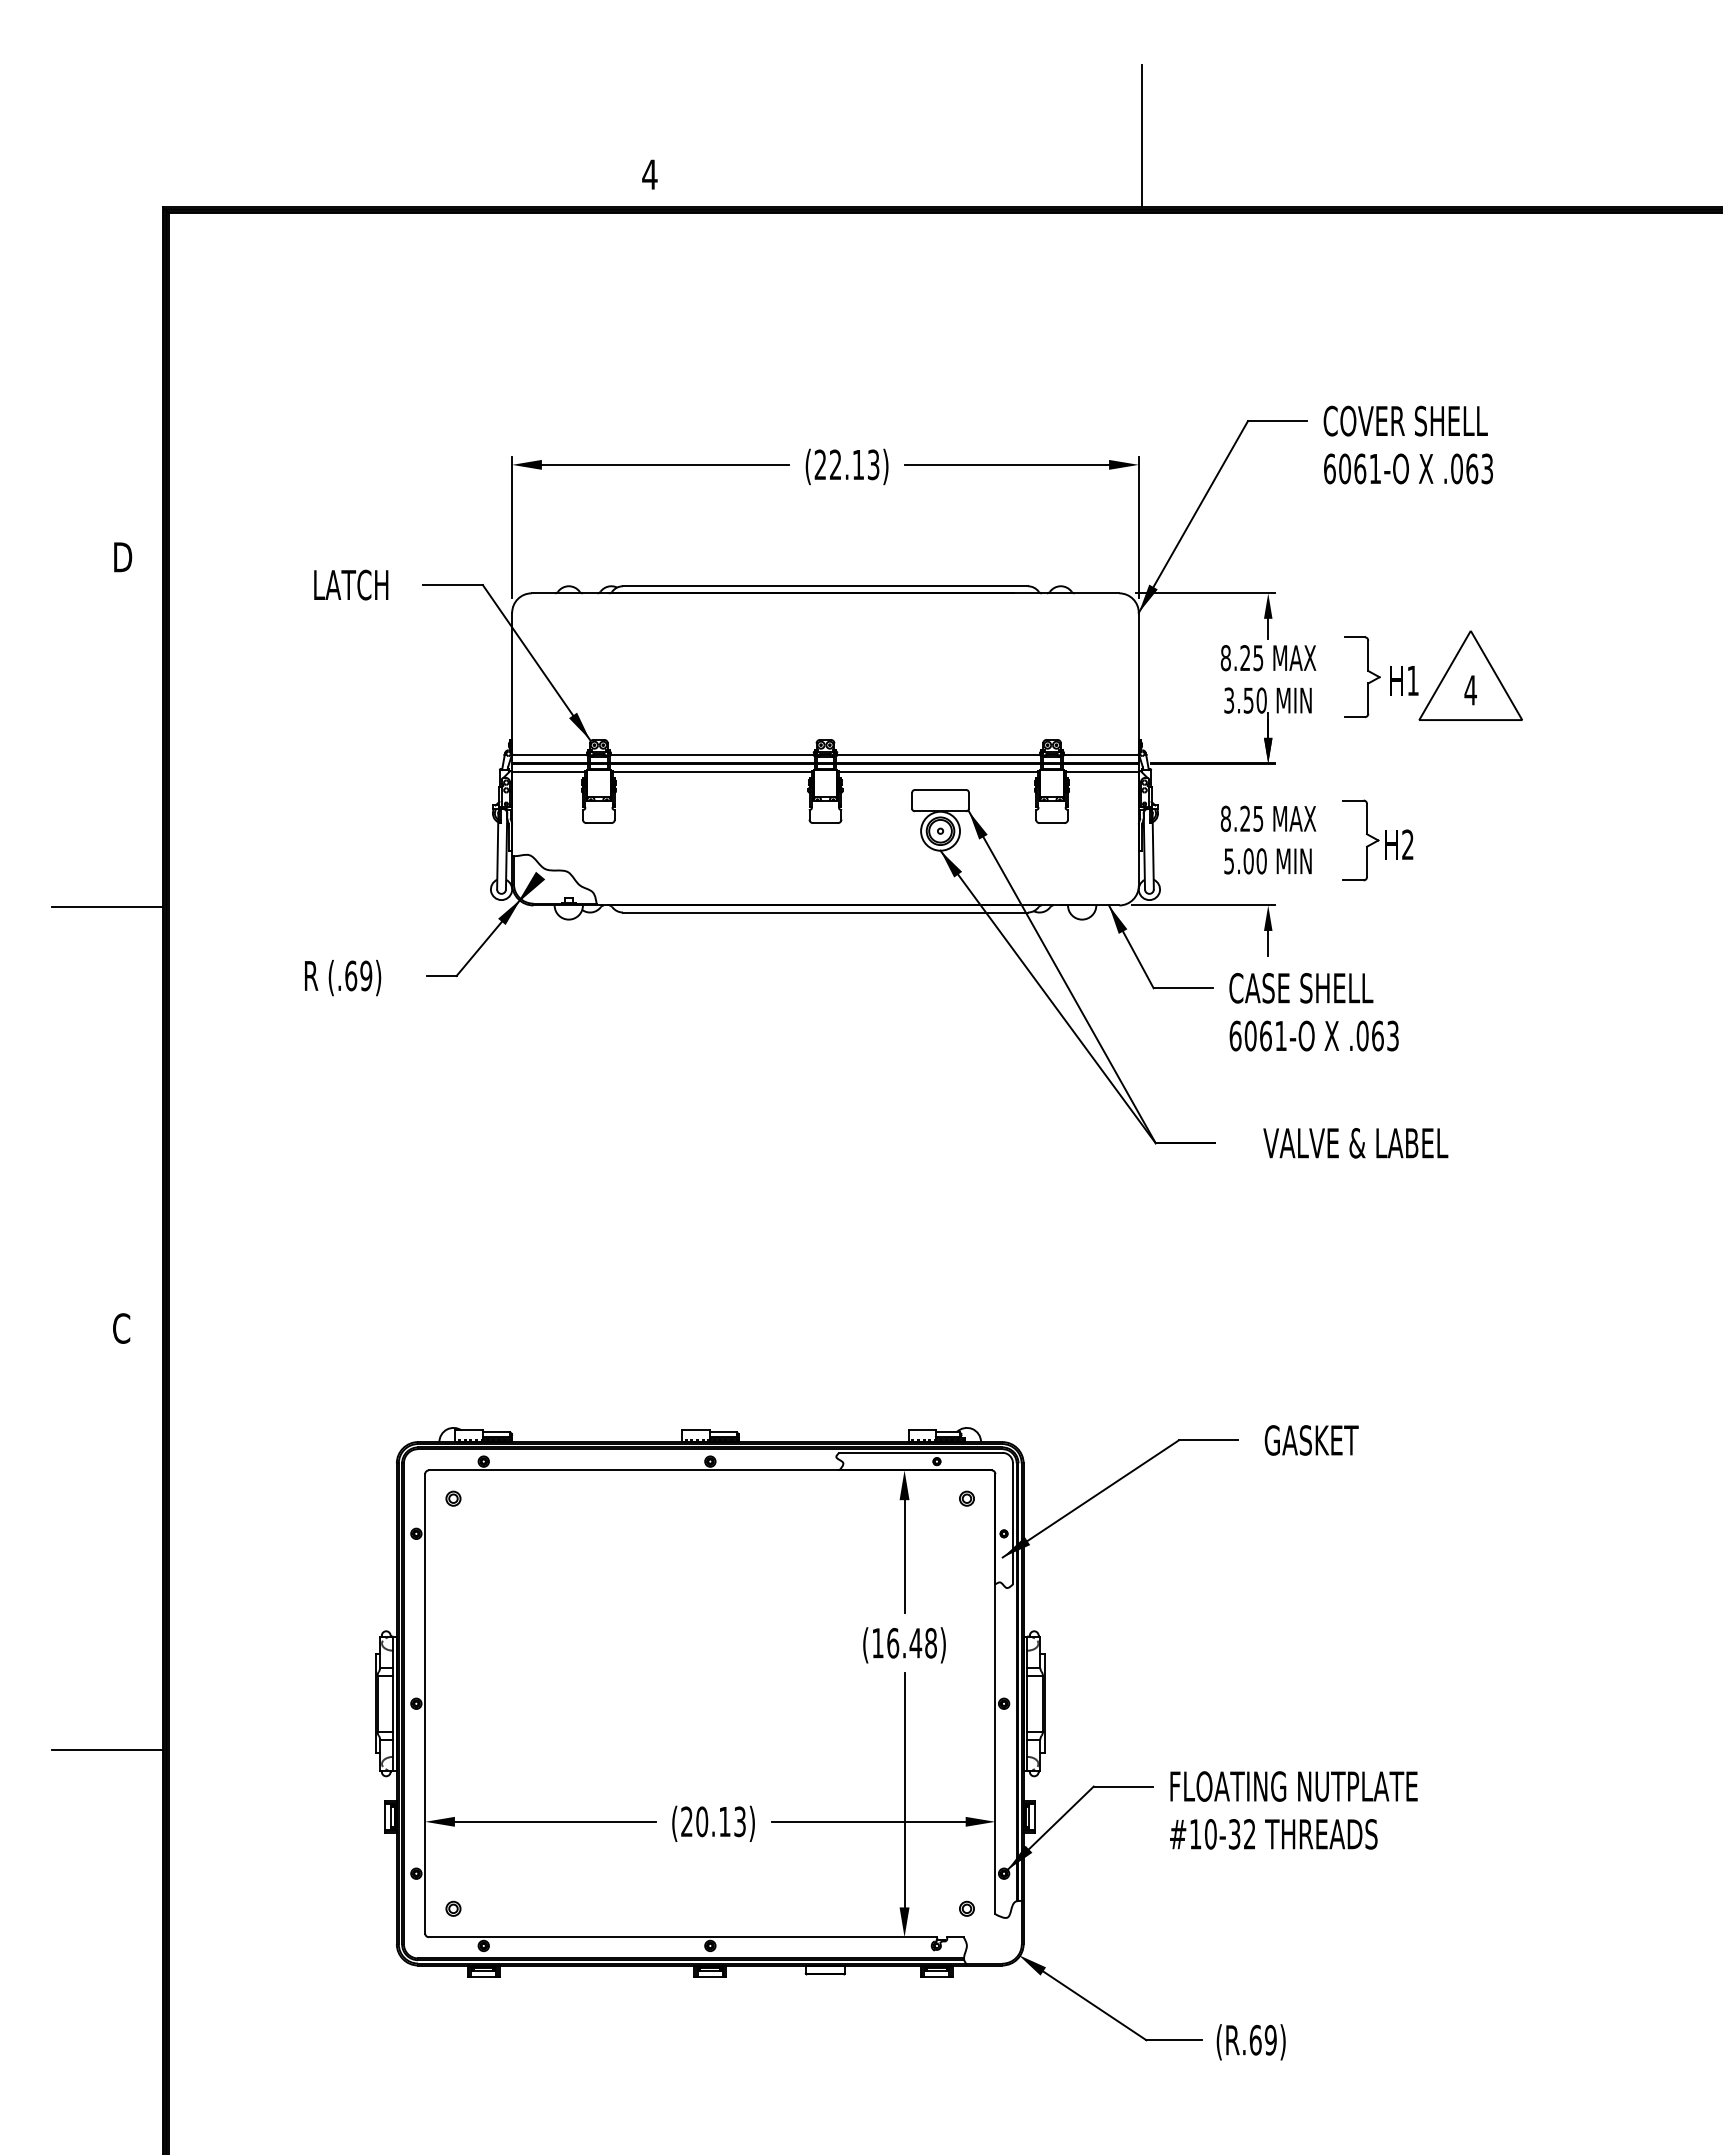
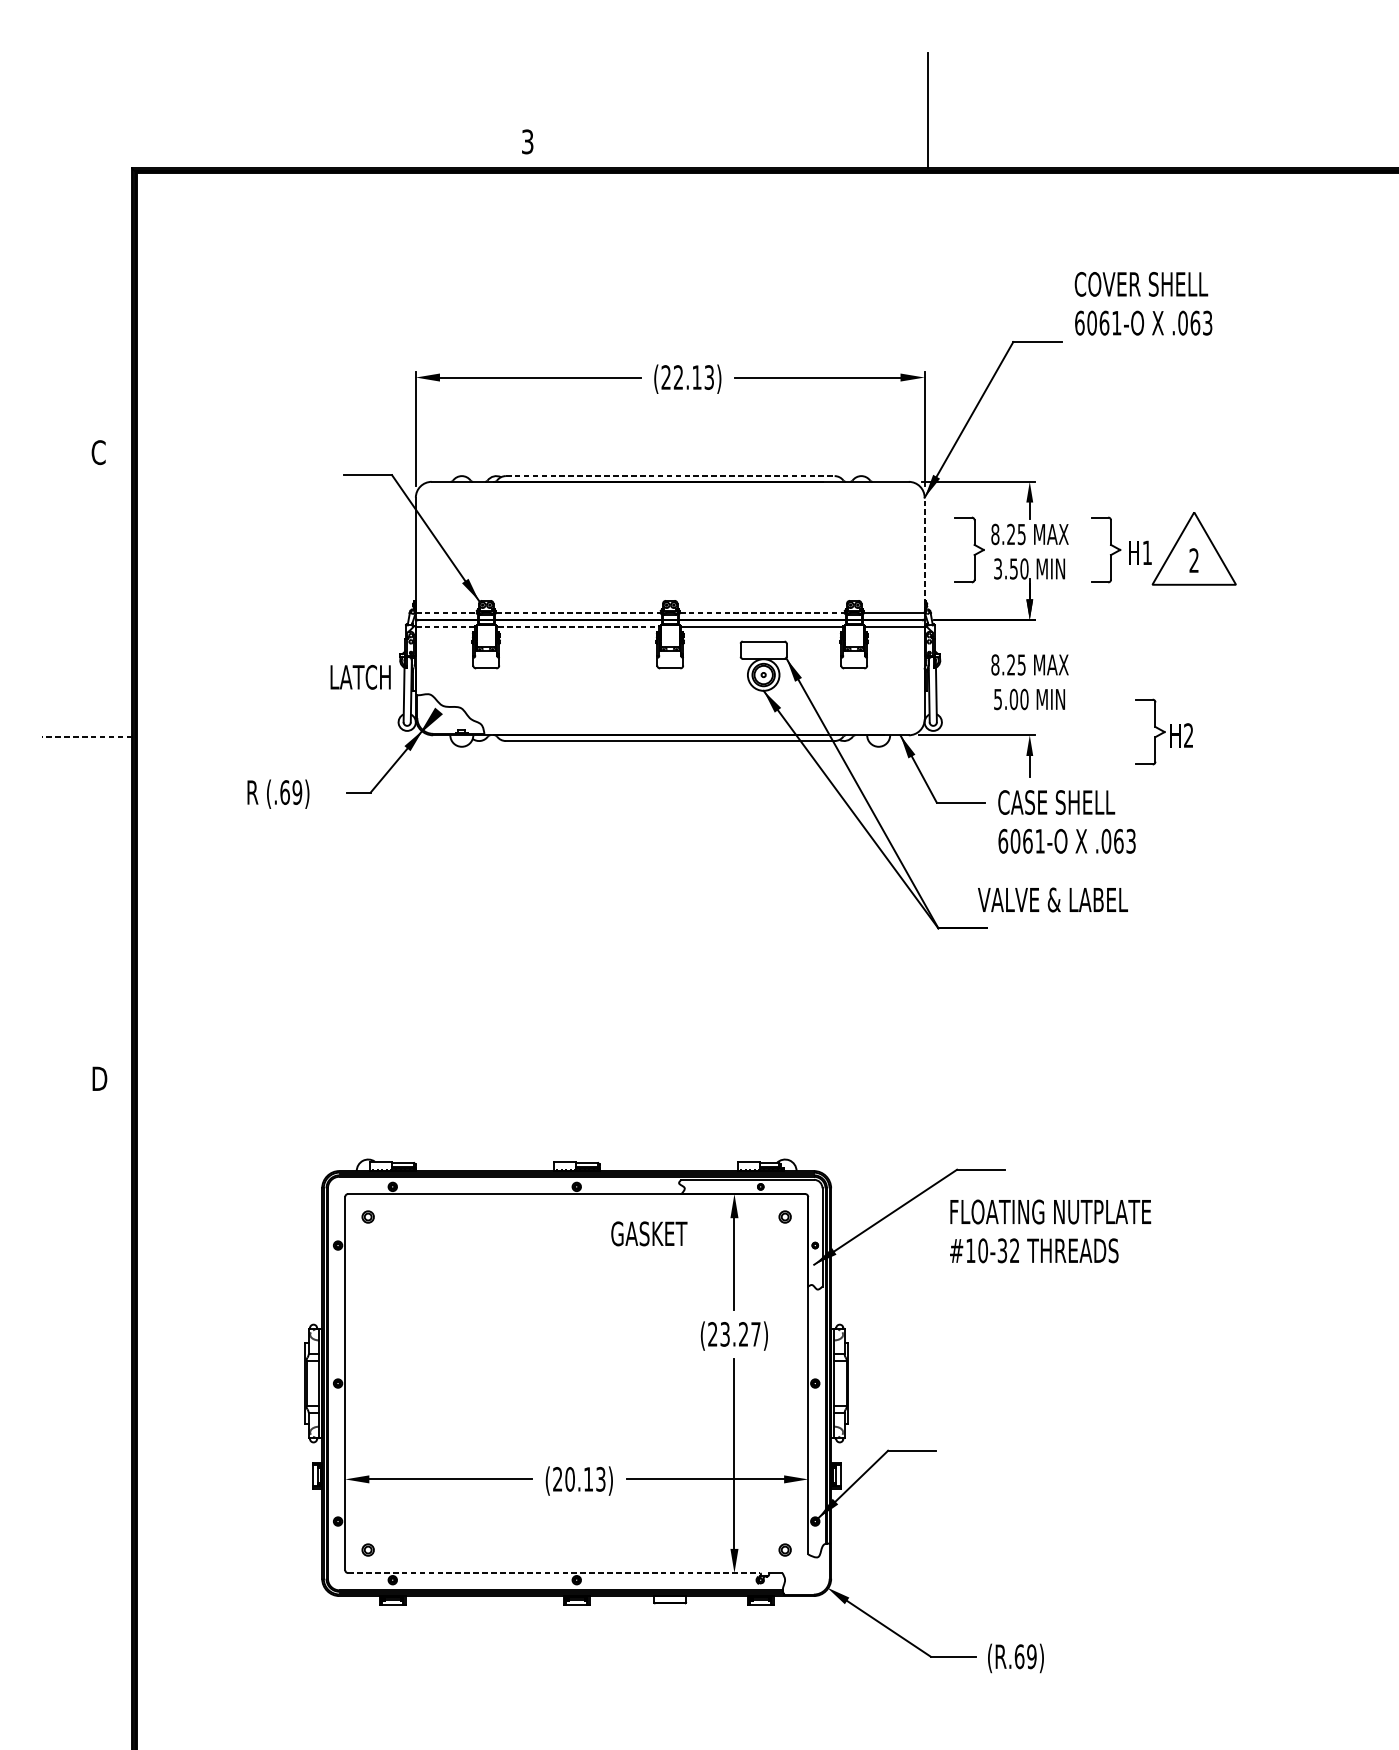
text: (649, 174) -> (527, 141), 4 -> 3
text: (1407, 444) -> (1142, 303), moved
text: (122, 557) -> (99, 452), D -> C
text: (351, 584) -> (360, 676), moved
line: (825, 586) -> (670, 476), solid -> dashed
part: (1199, 671) -> (973, 545), added
line: (1138, 683) -> (924, 555), solid -> dashed
text: (1470, 690) -> (1194, 560), 4 -> 2
line: (550, 755) -> (446, 613), solid -> dashed
line: (712, 755) -> (578, 613), solid -> dashed
line: (939, 755) -> (762, 613), solid -> dashed
line: (548, 771) -> (445, 626), solid -> dashed
line: (712, 771) -> (578, 626), solid -> dashed
part: (1377, 840) -> (1163, 732), moved
line: (107, 907) -> (87, 736), solid -> dashed
text: (1355, 1143) -> (1052, 900), moved
text: (122, 1328) -> (99, 1078), C -> D
text: (1311, 1440) -> (649, 1233), moved
text: (904, 1642) -> (734, 1333), (16.48) -> (23.27)
line: (106, 1749) -> (86, 1420), removed
text: (1293, 1810) -> (1050, 1231), moved
line: (682, 1937) -> (554, 1573), solid -> dashed

